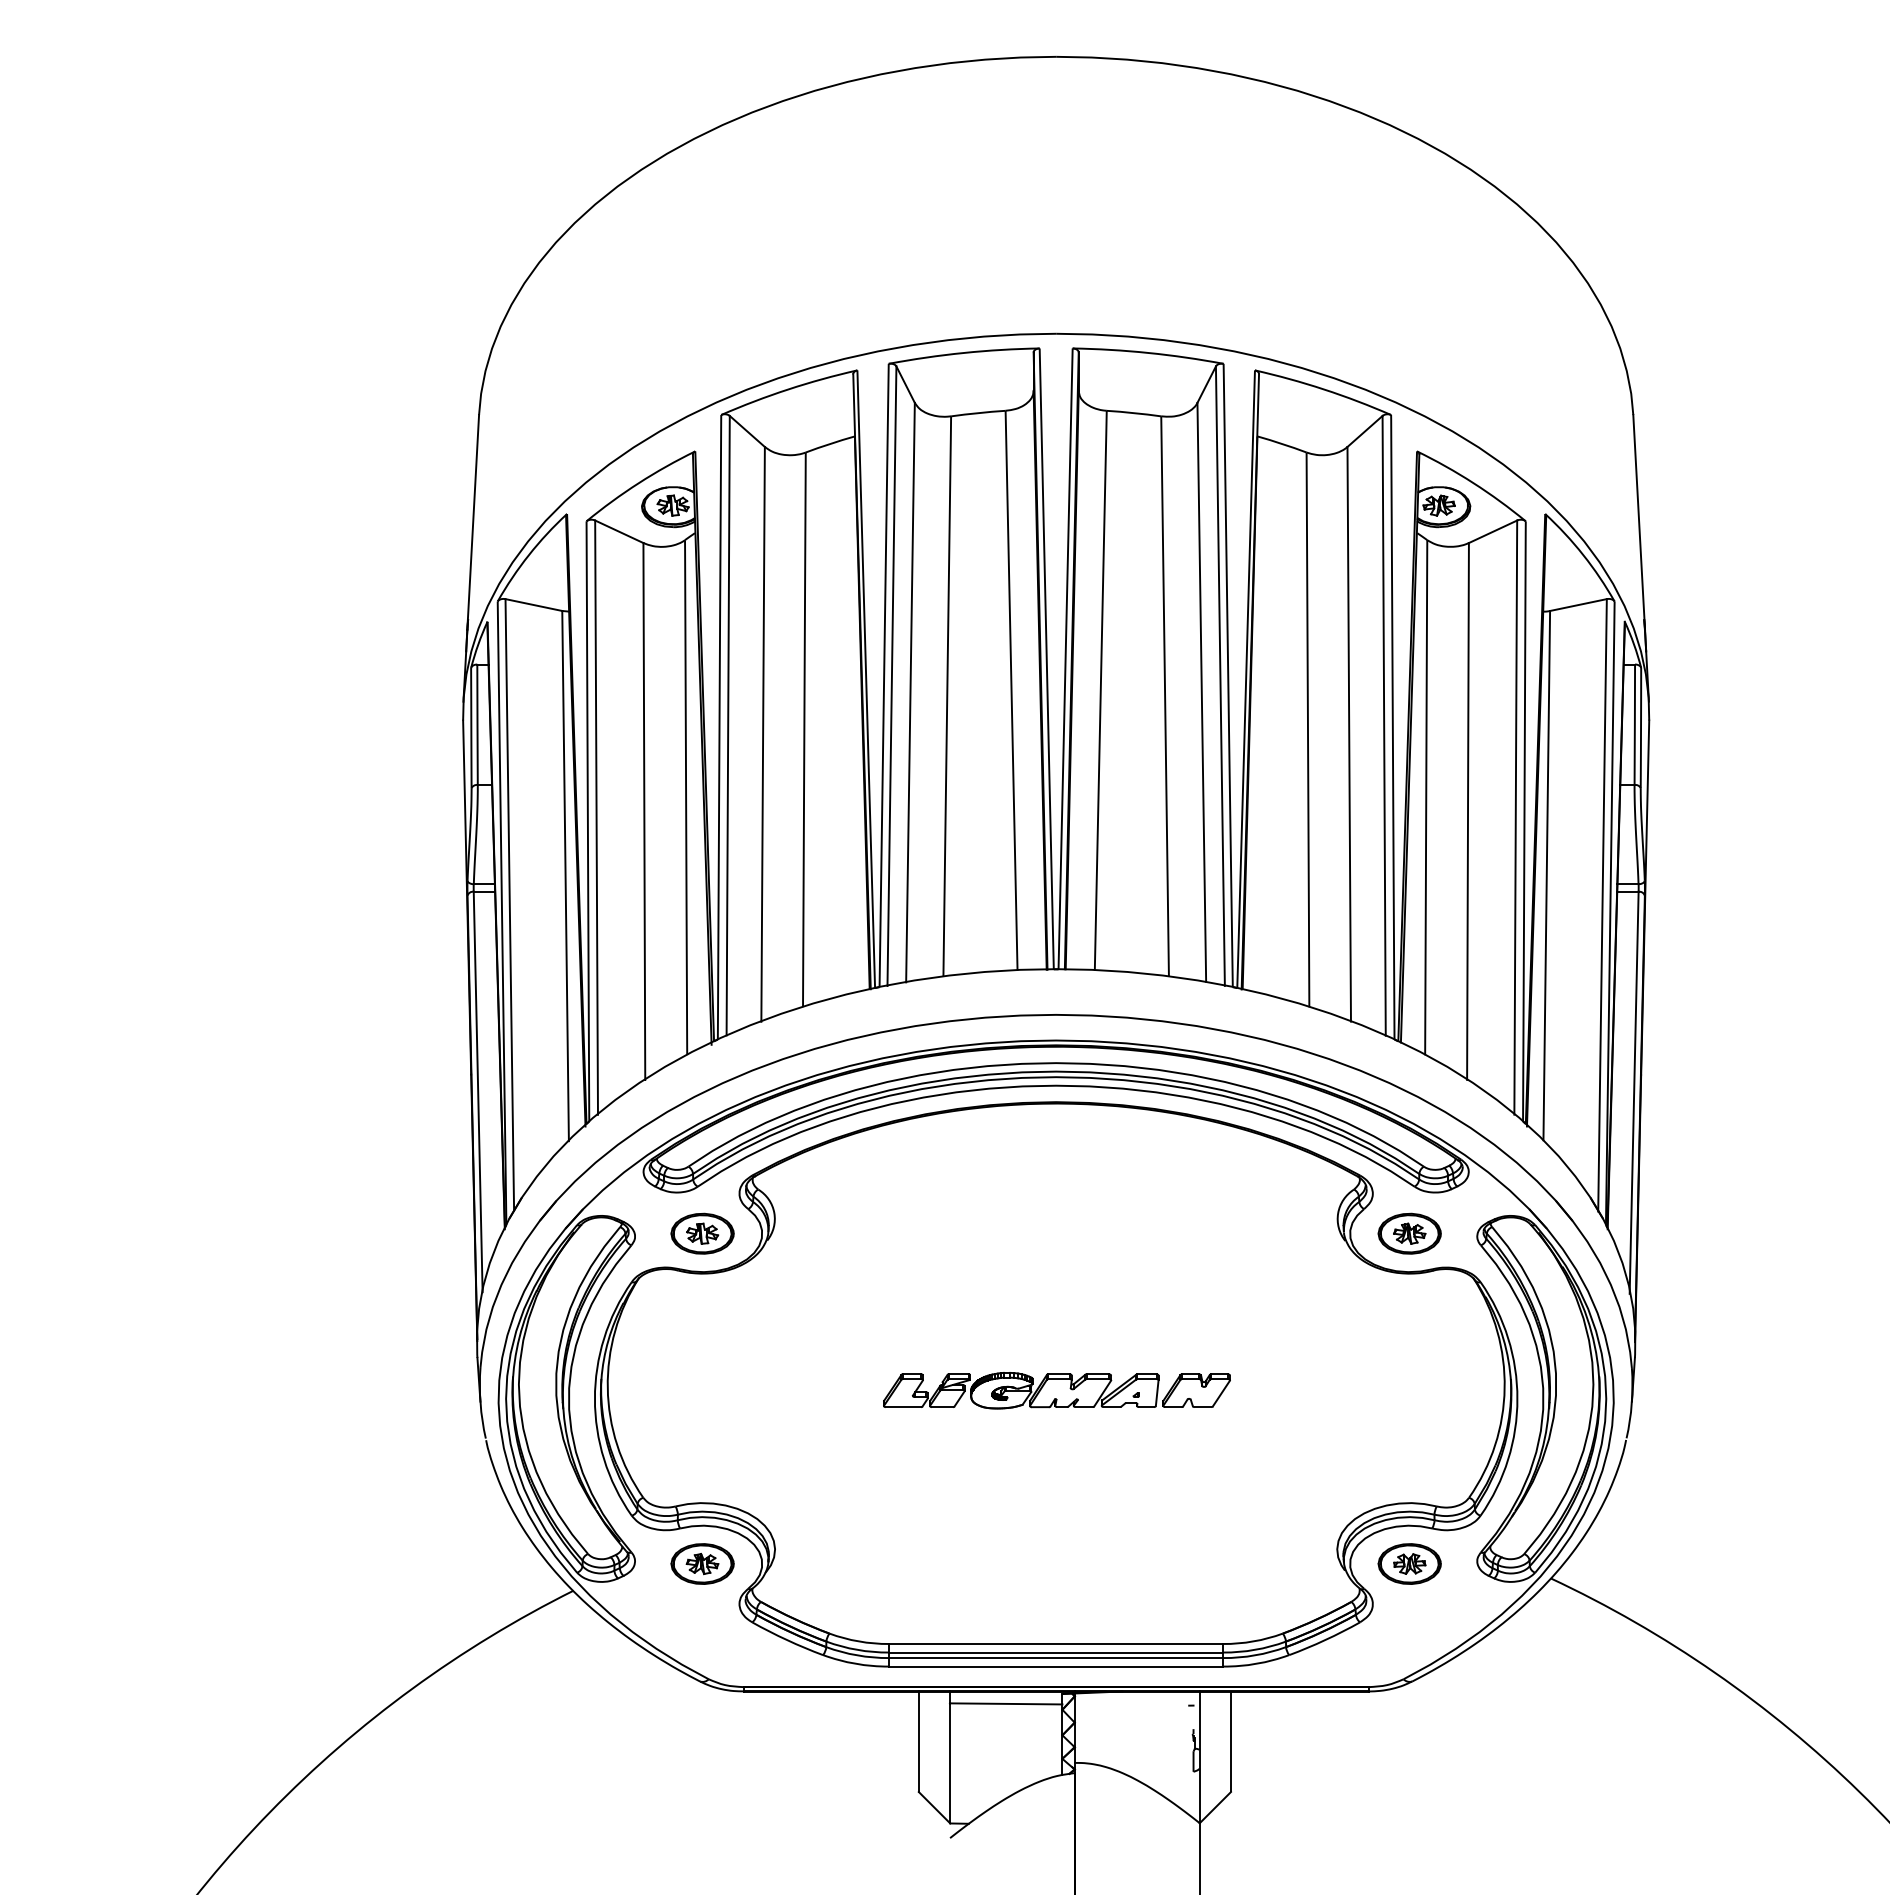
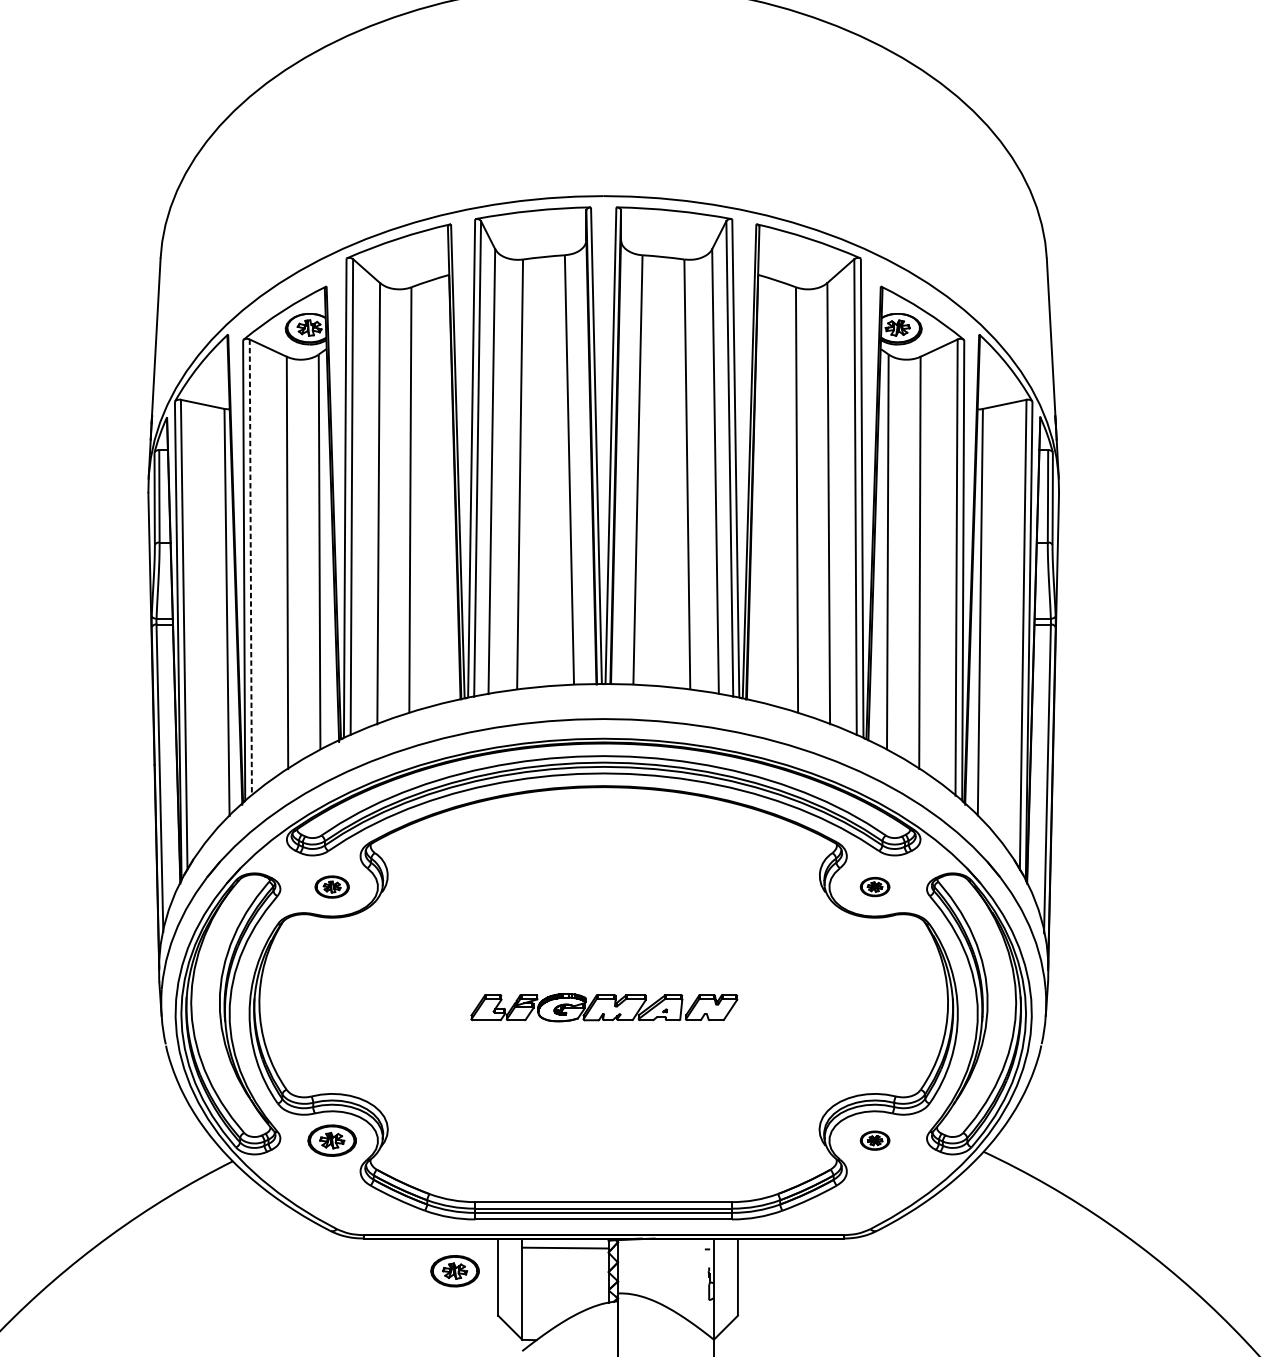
line: (596, 818) -> (250, 568), solid -> dashed
part: (702, 1233) -> (332, 886), size x0.7
part: (1409, 1233) -> (874, 886), size x0.6
part: (1409, 1563) -> (874, 1140), size x0.6
part: (862, 1733) -> (455, 1270), added

